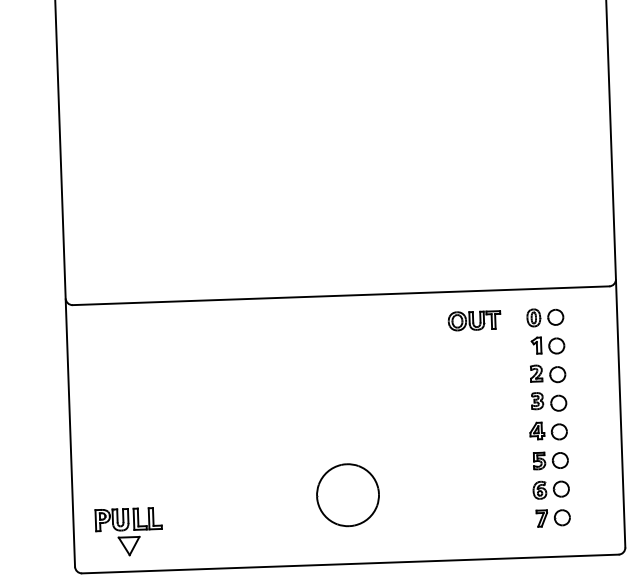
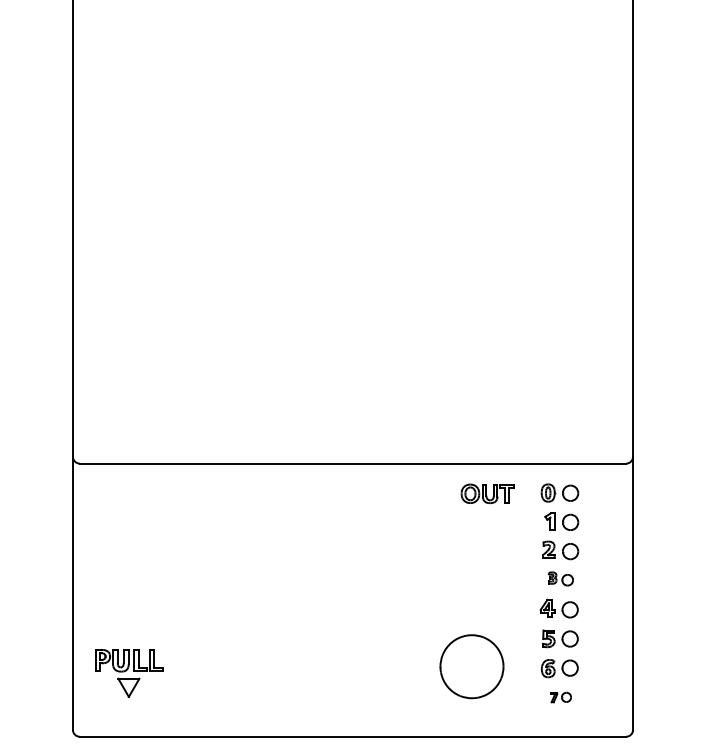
part: (548, 401) -> (560, 578), size x0.7
part: (347, 495) -> (471, 666), moved
part: (552, 518) -> (560, 697), size x0.6
part: (129, 532) -> (129, 673), moved

